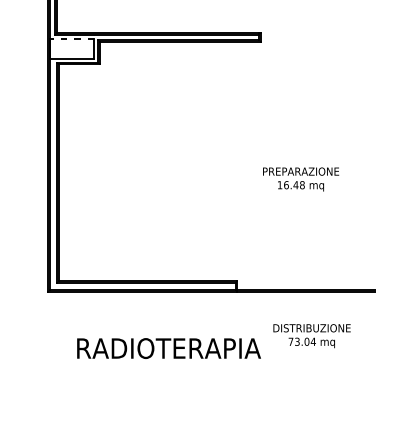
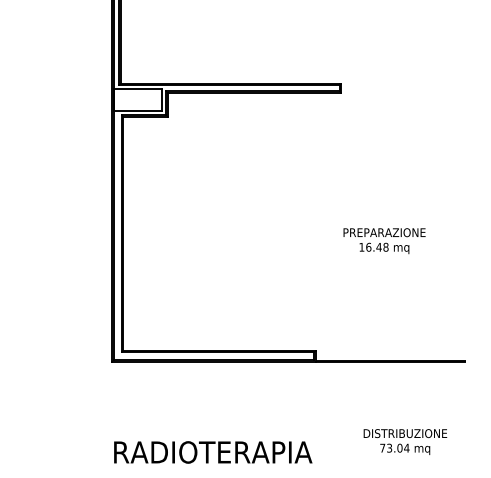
line: (72, 38) -> (138, 89), dashed -> solid
text: (312, 335) -> (405, 441), moved
text: (169, 348) -> (213, 452), moved

